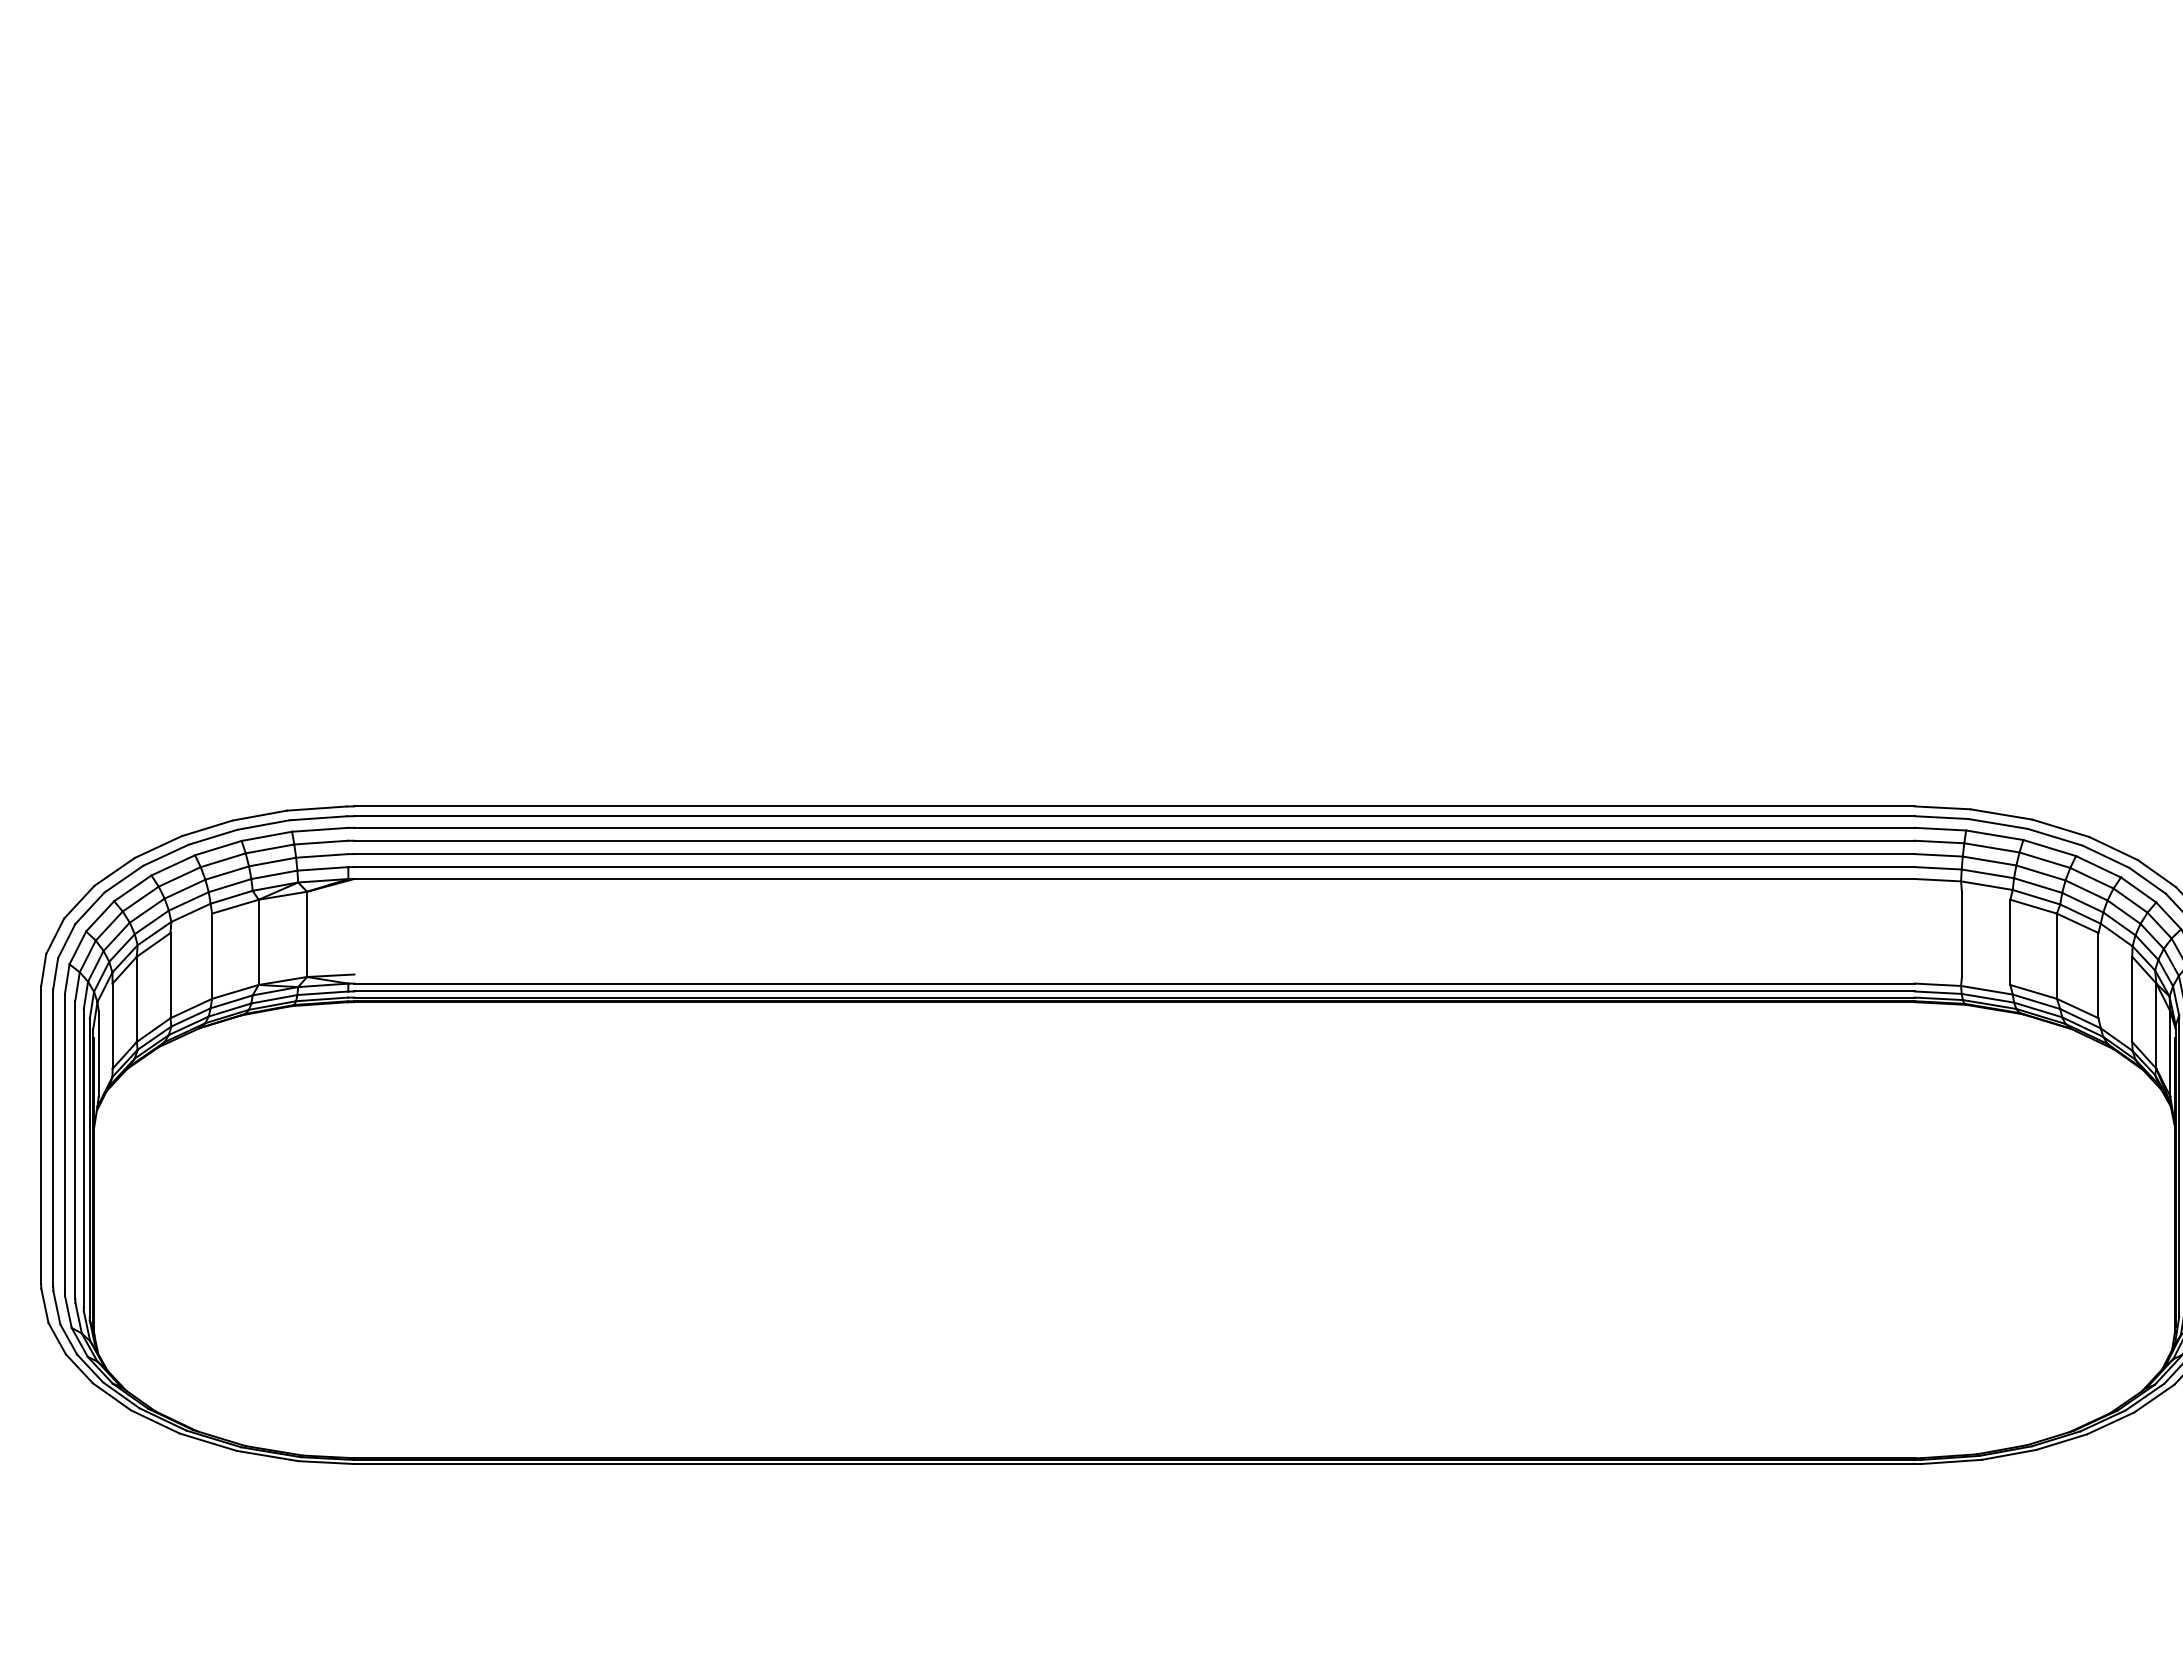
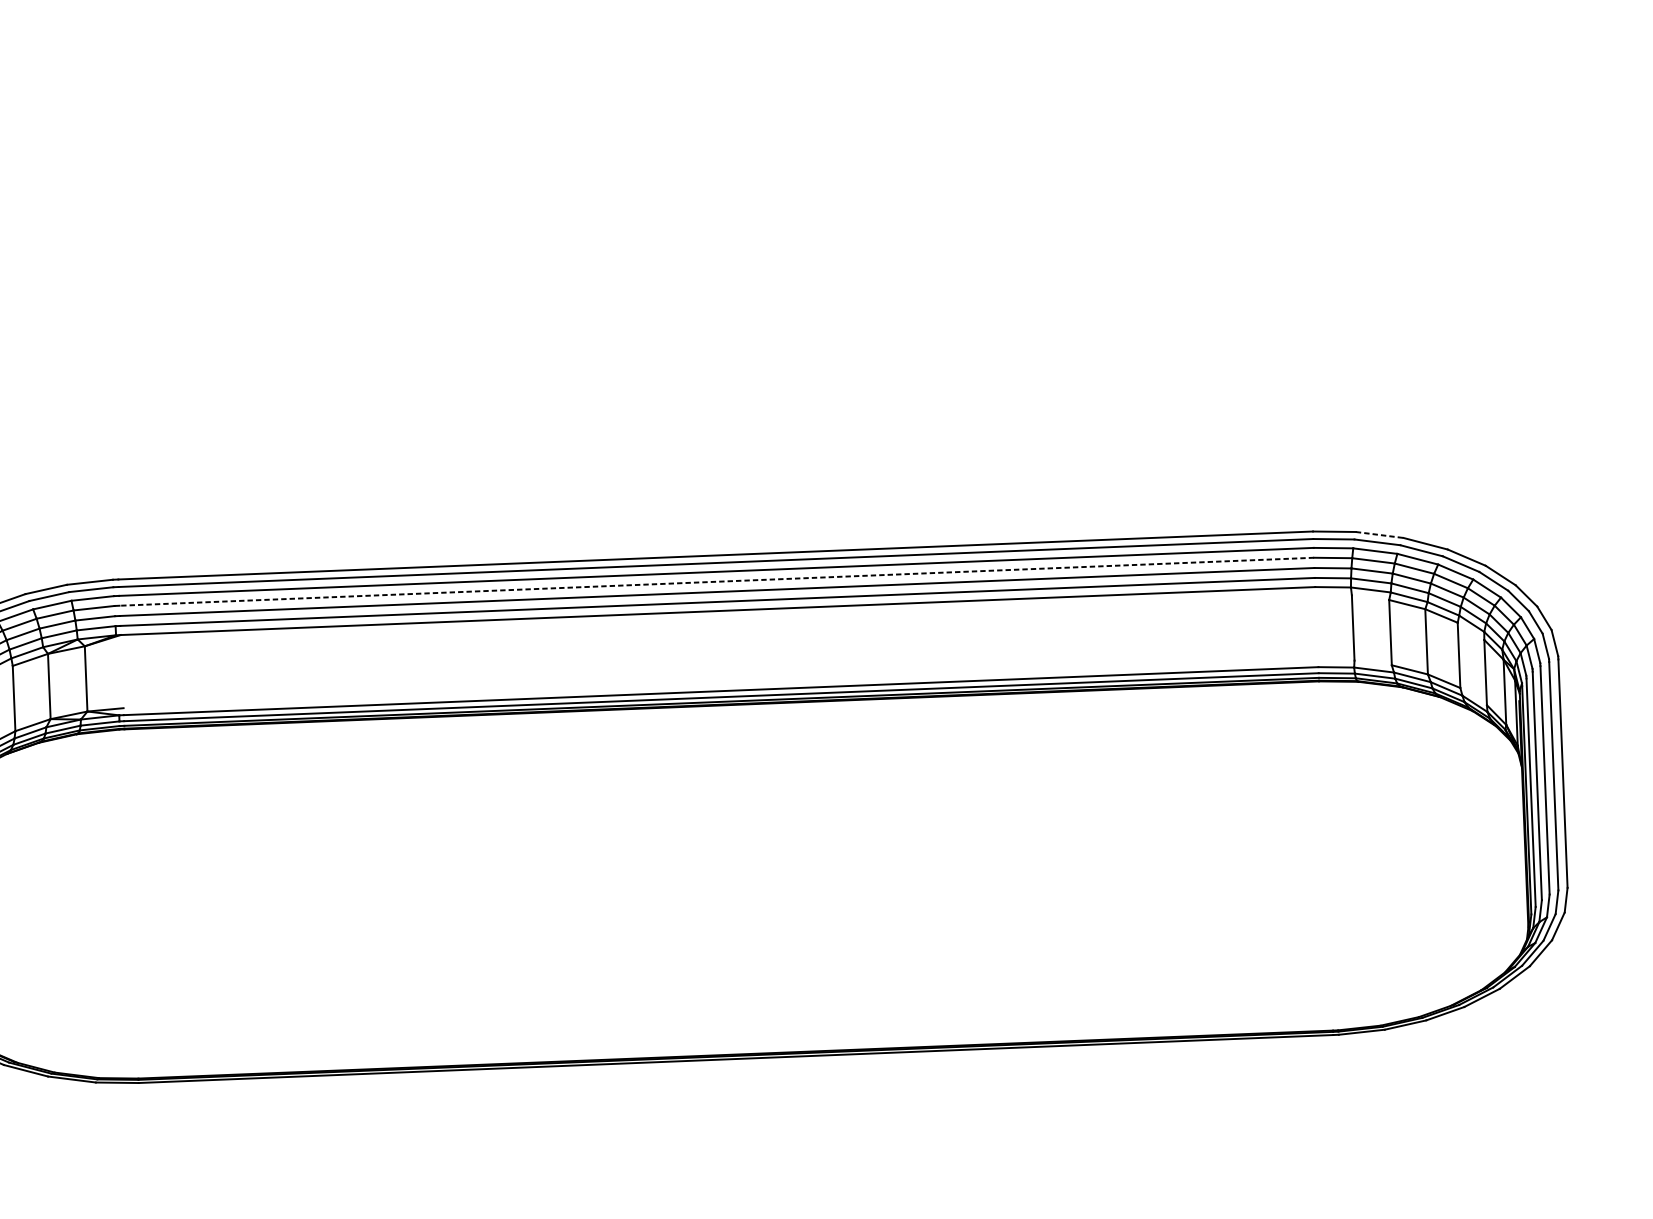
line: (2001, 814) -> (1379, 535), solid -> dashed
line: (1134, 840) -> (716, 581), solid -> dashed

